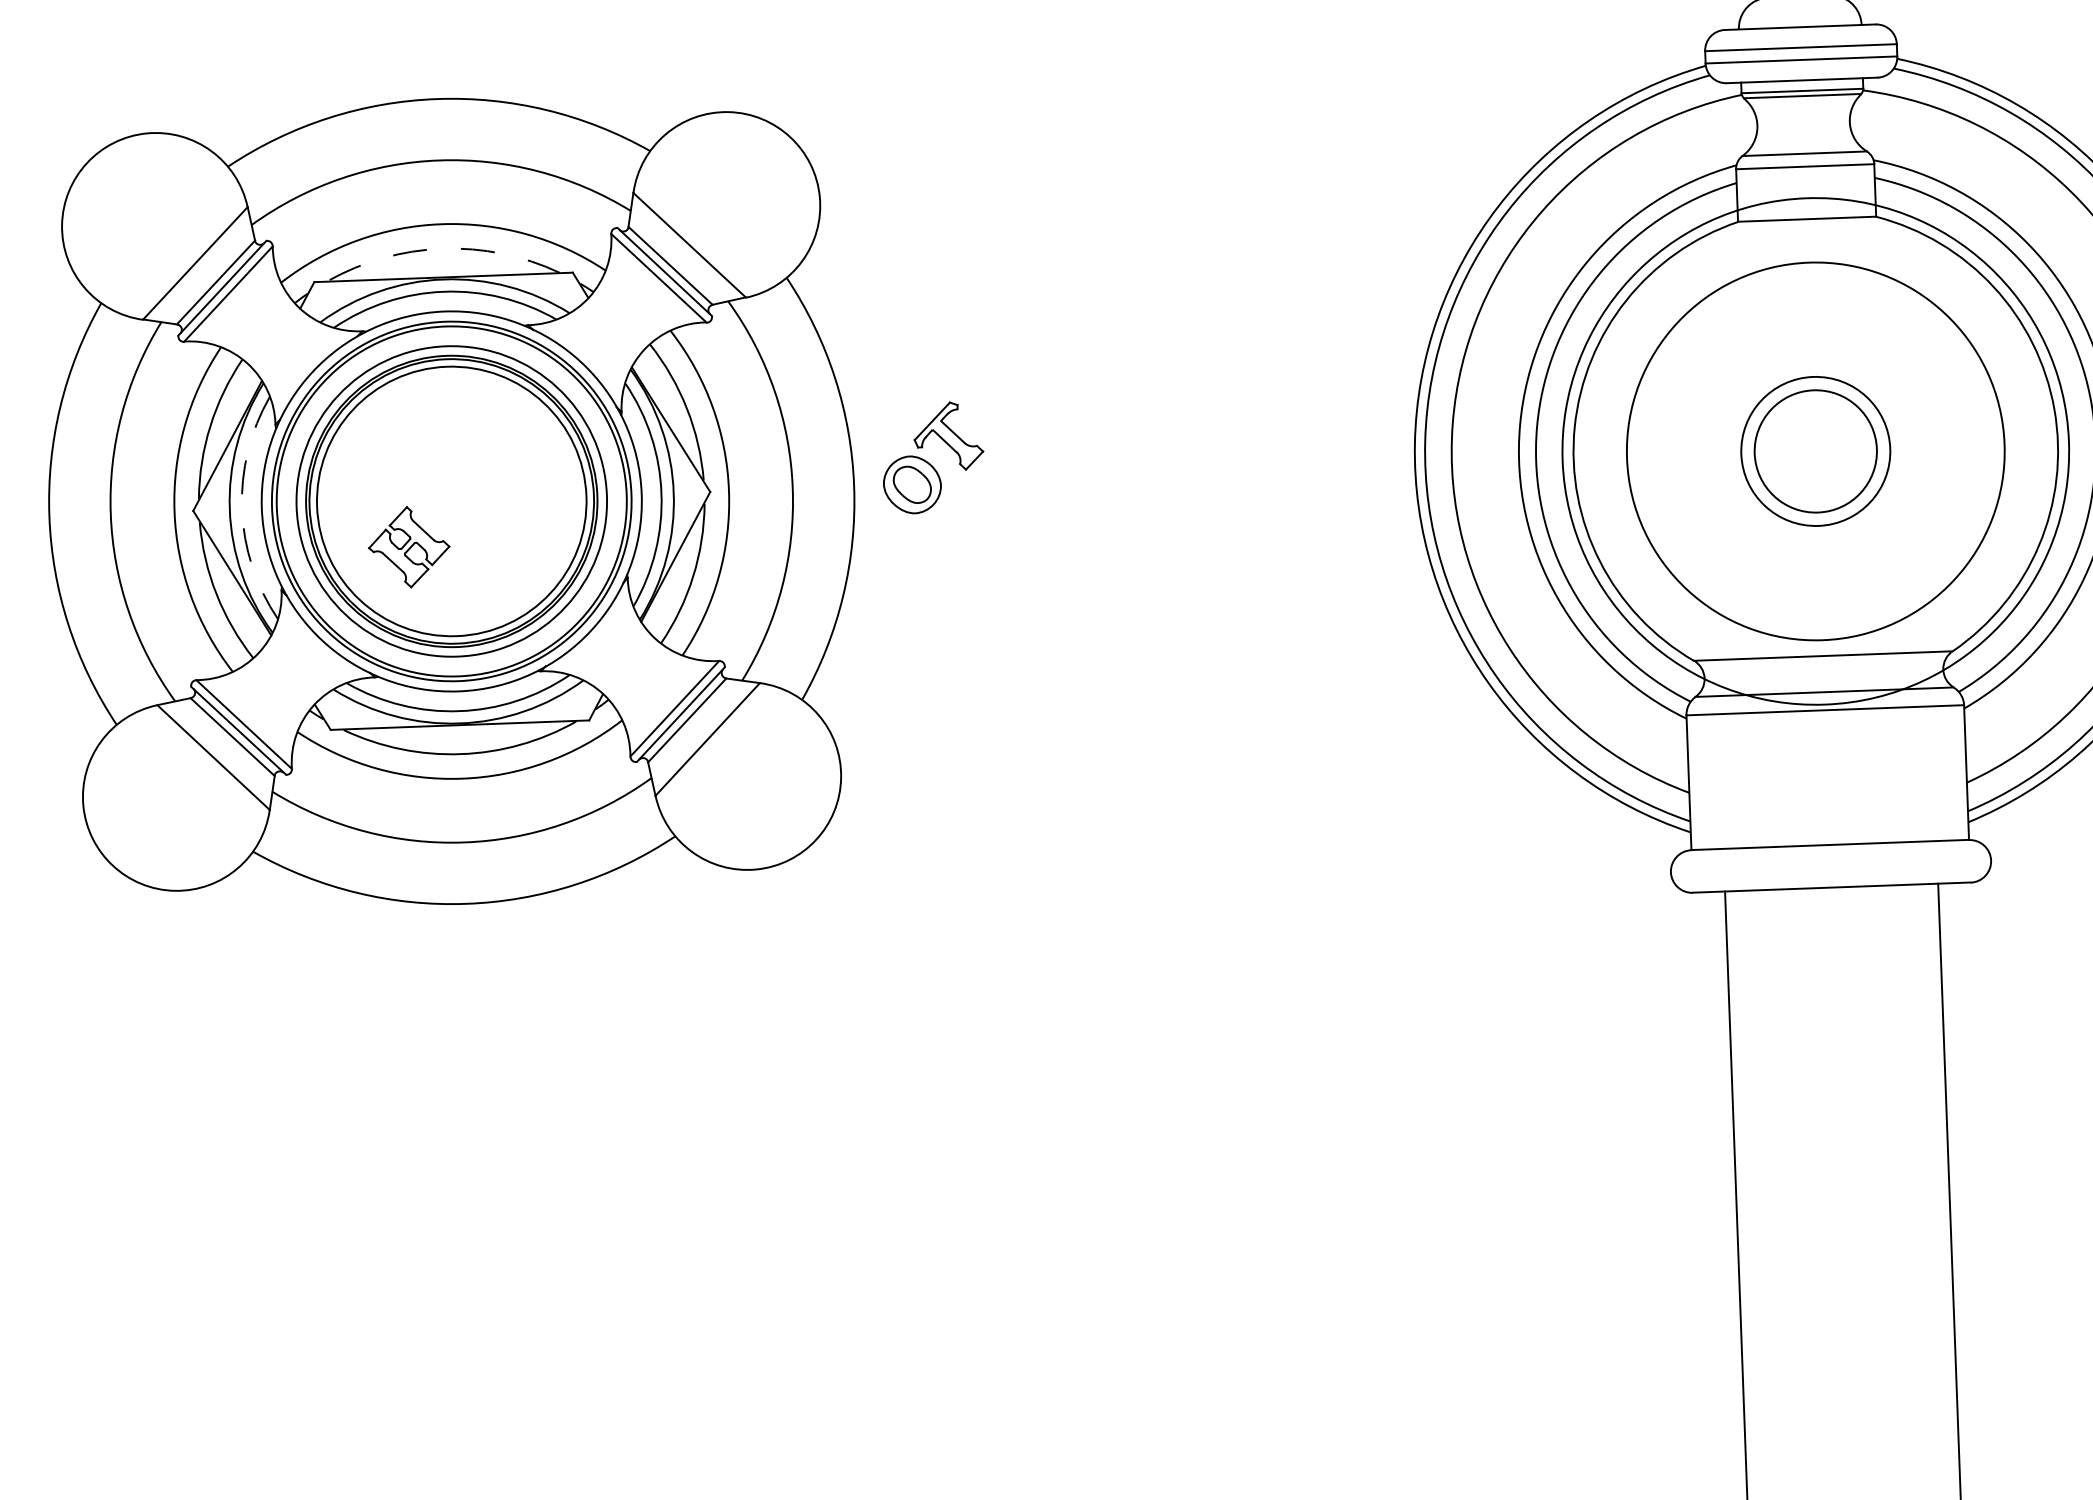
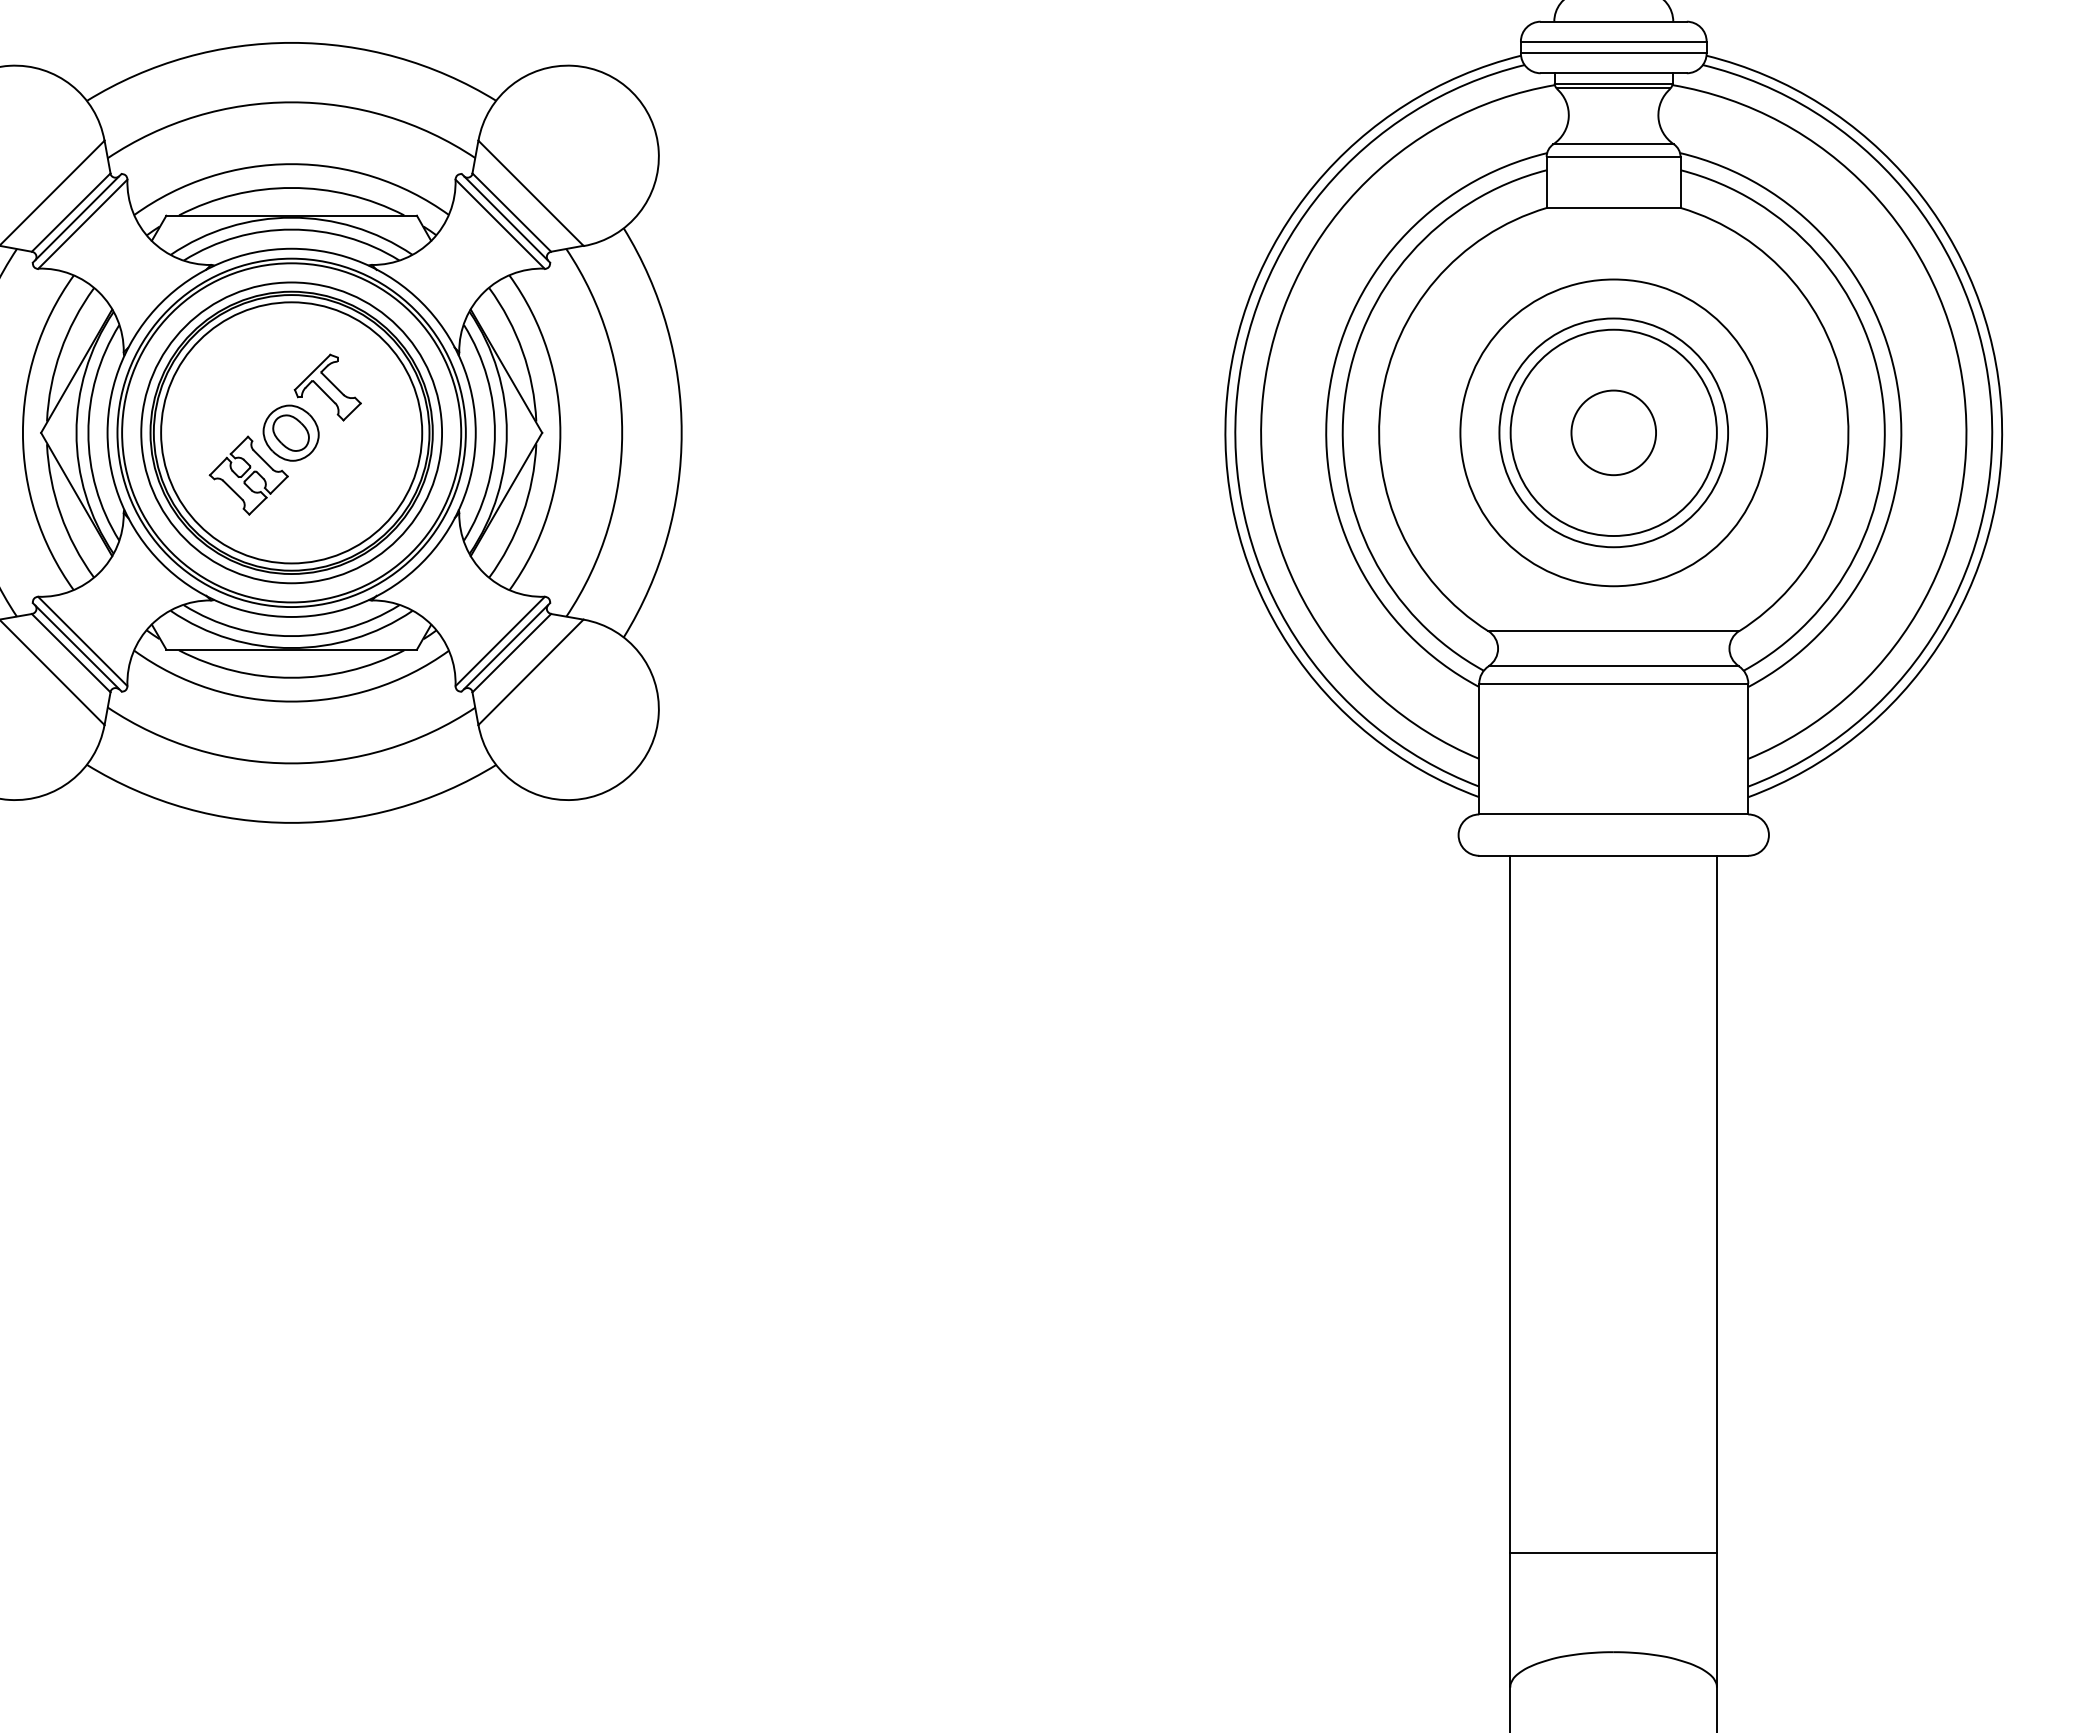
arc: (442, 248) -> (291, 187), dashed -> solid
circle: (1815, 451) -> (1613, 432), size x0.62
circle: (1815, 451) -> (1613, 432), size x0.62
circle: (1815, 451) -> (1613, 432), size x0.71
circle: (1815, 451) -> (1613, 432), size x1.43
part: (932, 457) -> (311, 407), moved
arc: (242, 508) -> (88, 432), dashed -> solid

